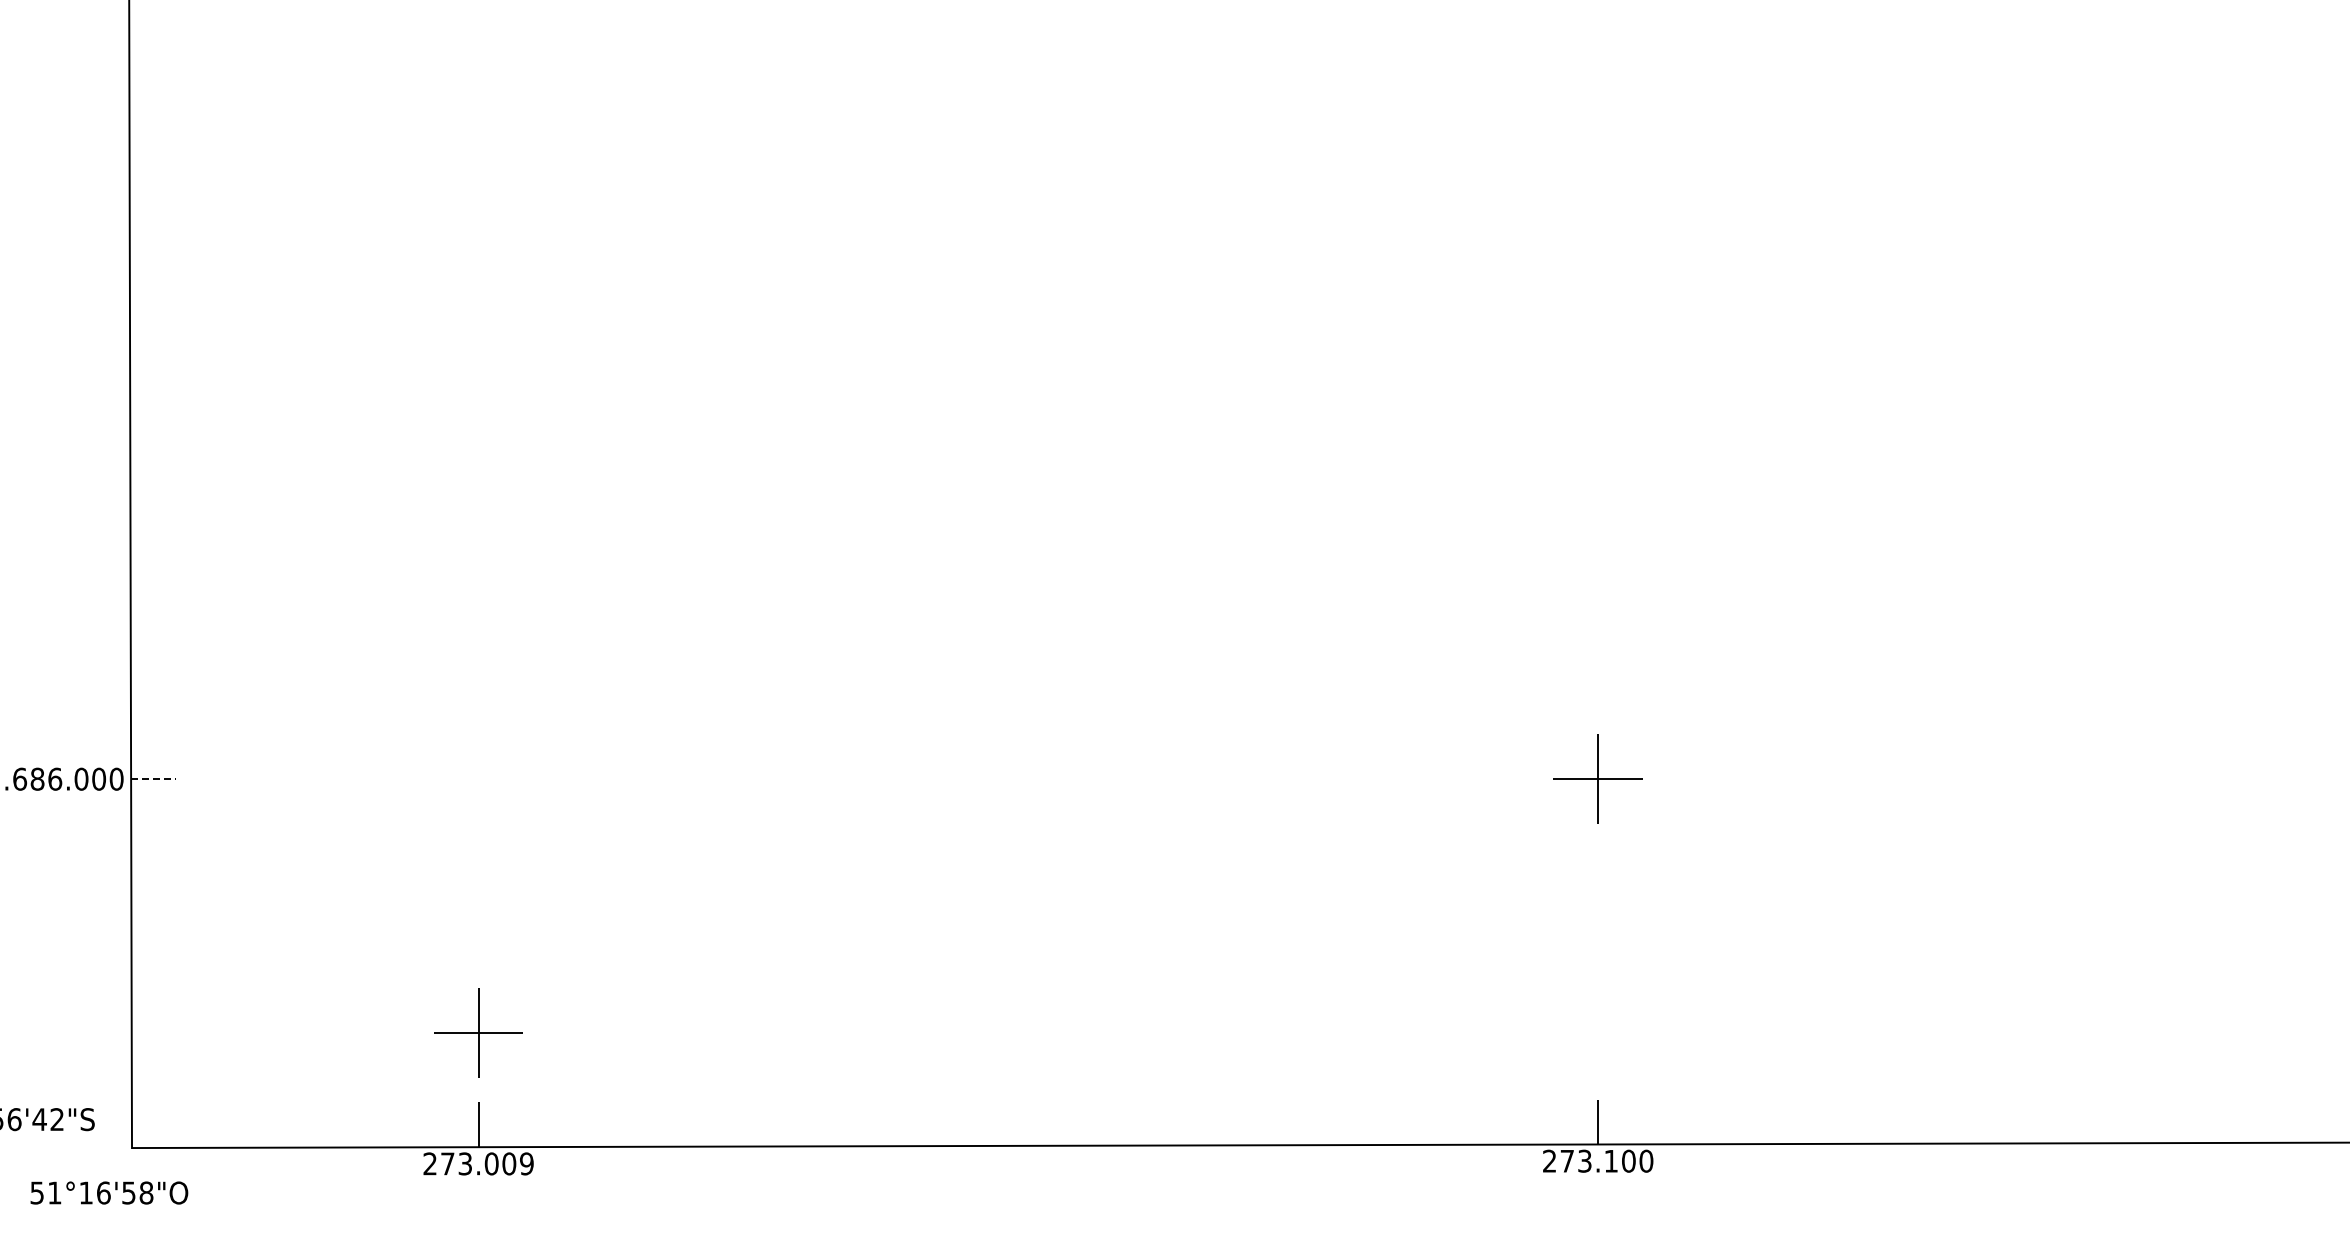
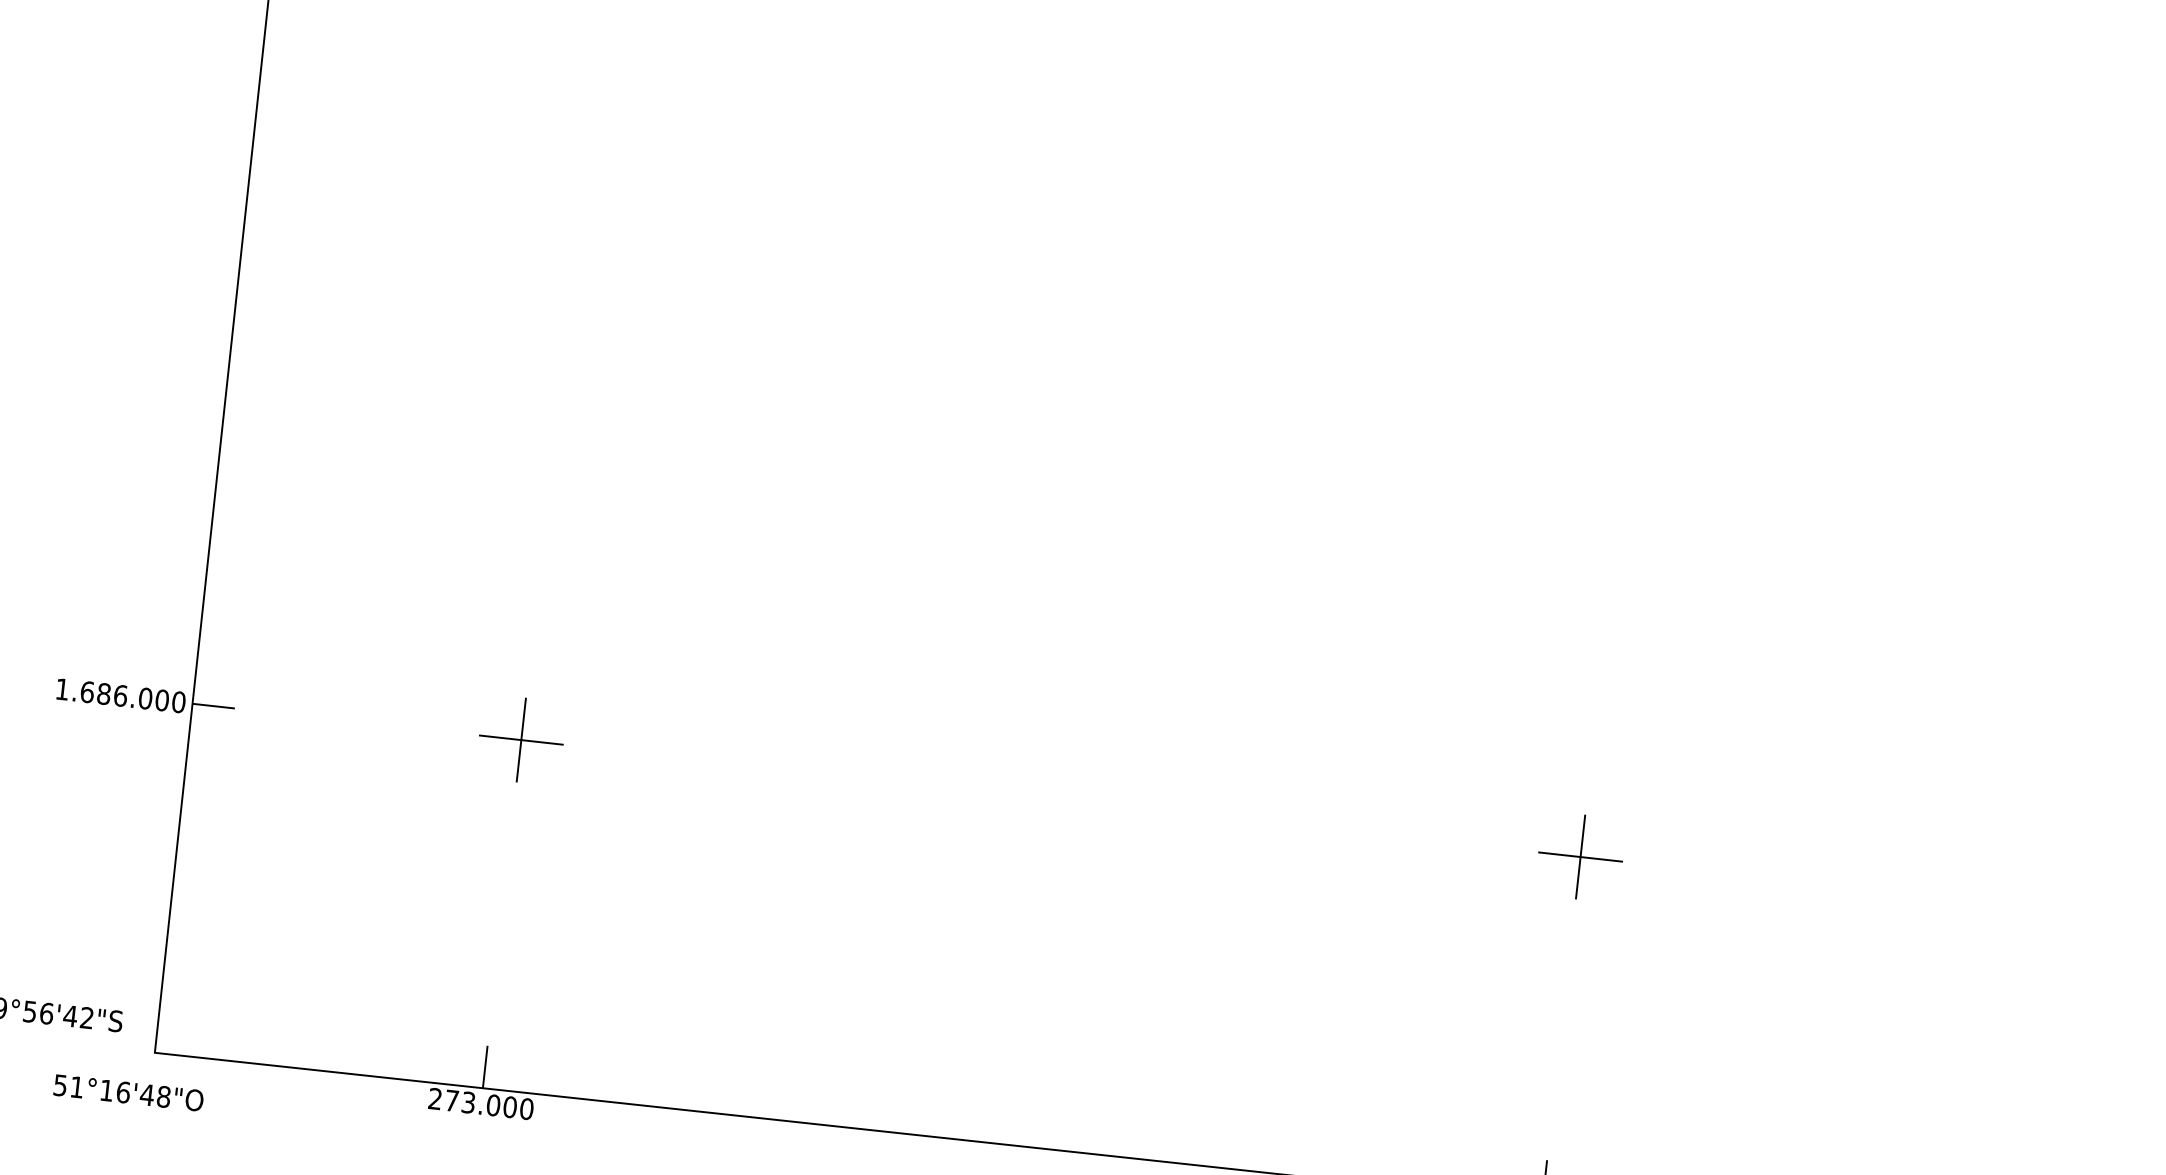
line: (154, 779) -> (214, 706), dashed -> solid
part: (478, 1032) -> (521, 739), moved
text: (526, 1163) -> (526, 1108), 273.009 -> 273.000
text: (128, 1192) -> (146, 1094), 51°16'58"O -> 51°16'48"O

